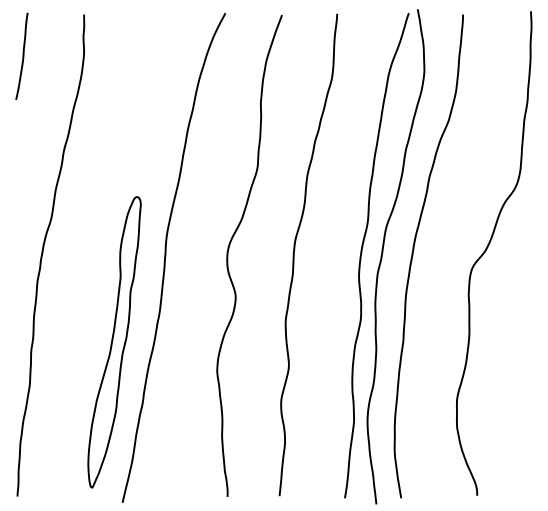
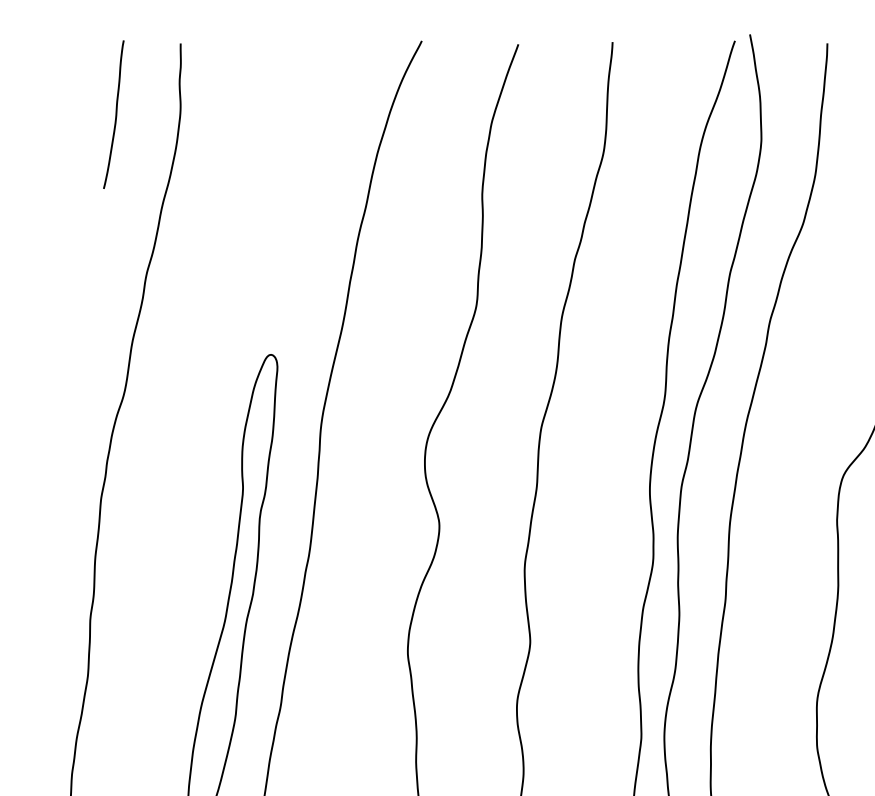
curve: (22, 55) -> (114, 113), moved

